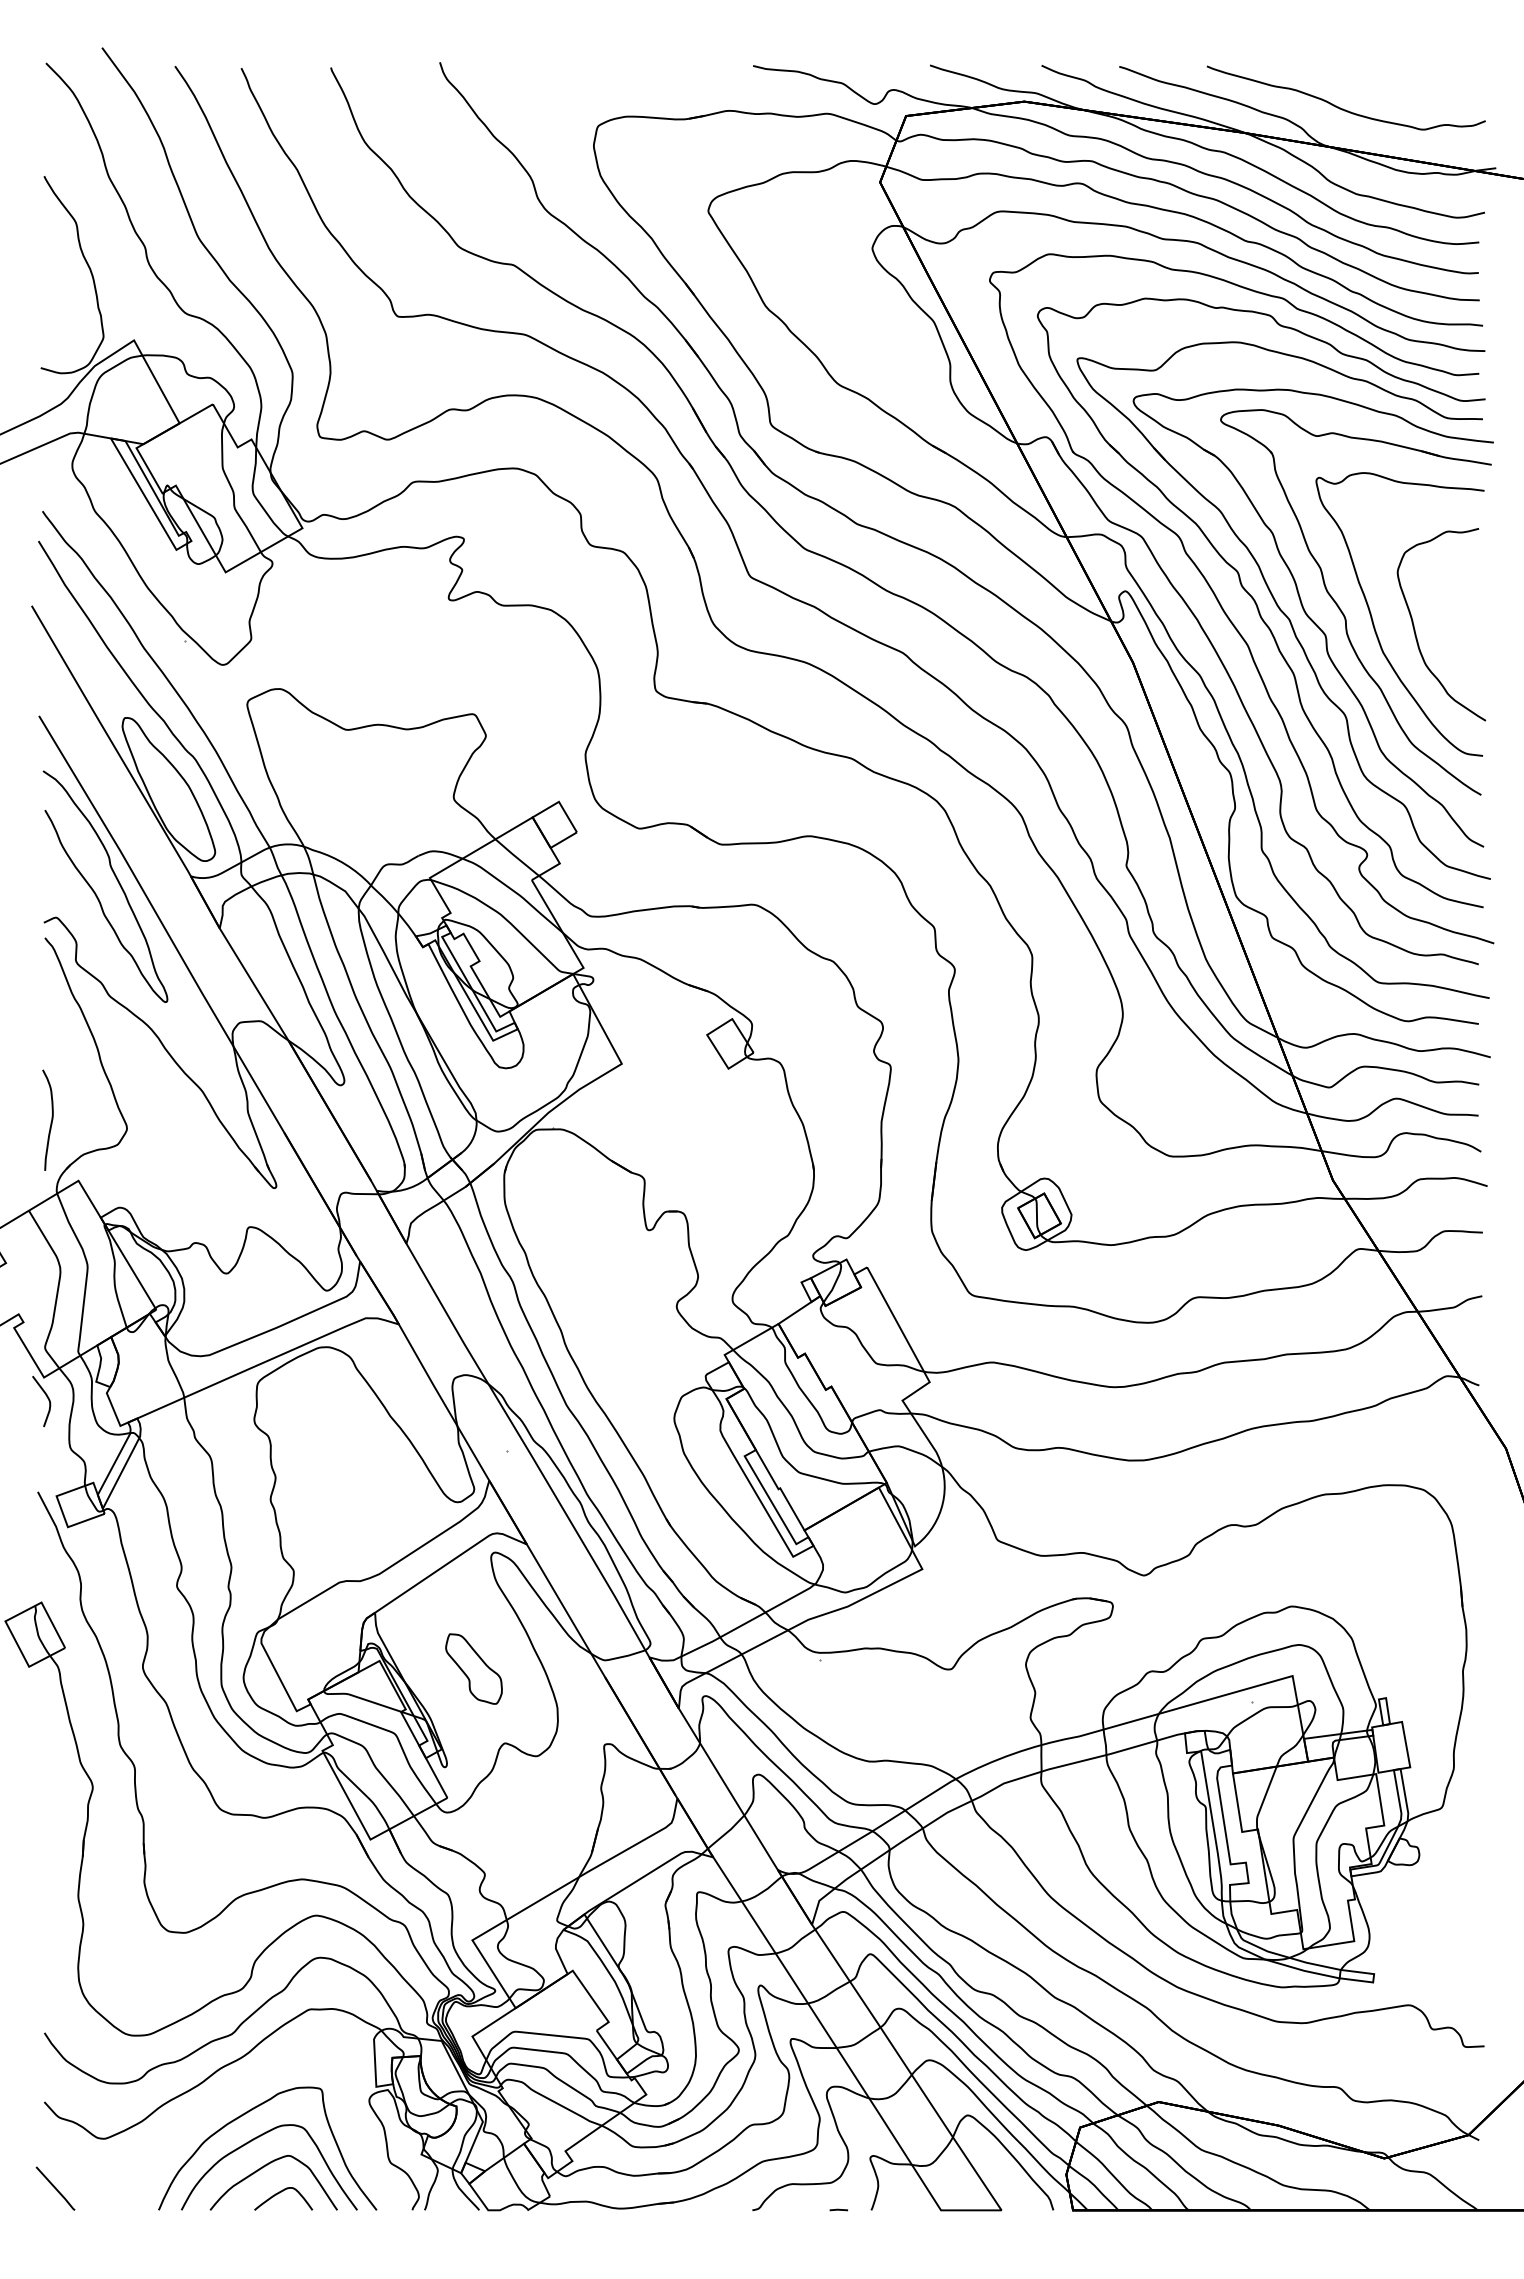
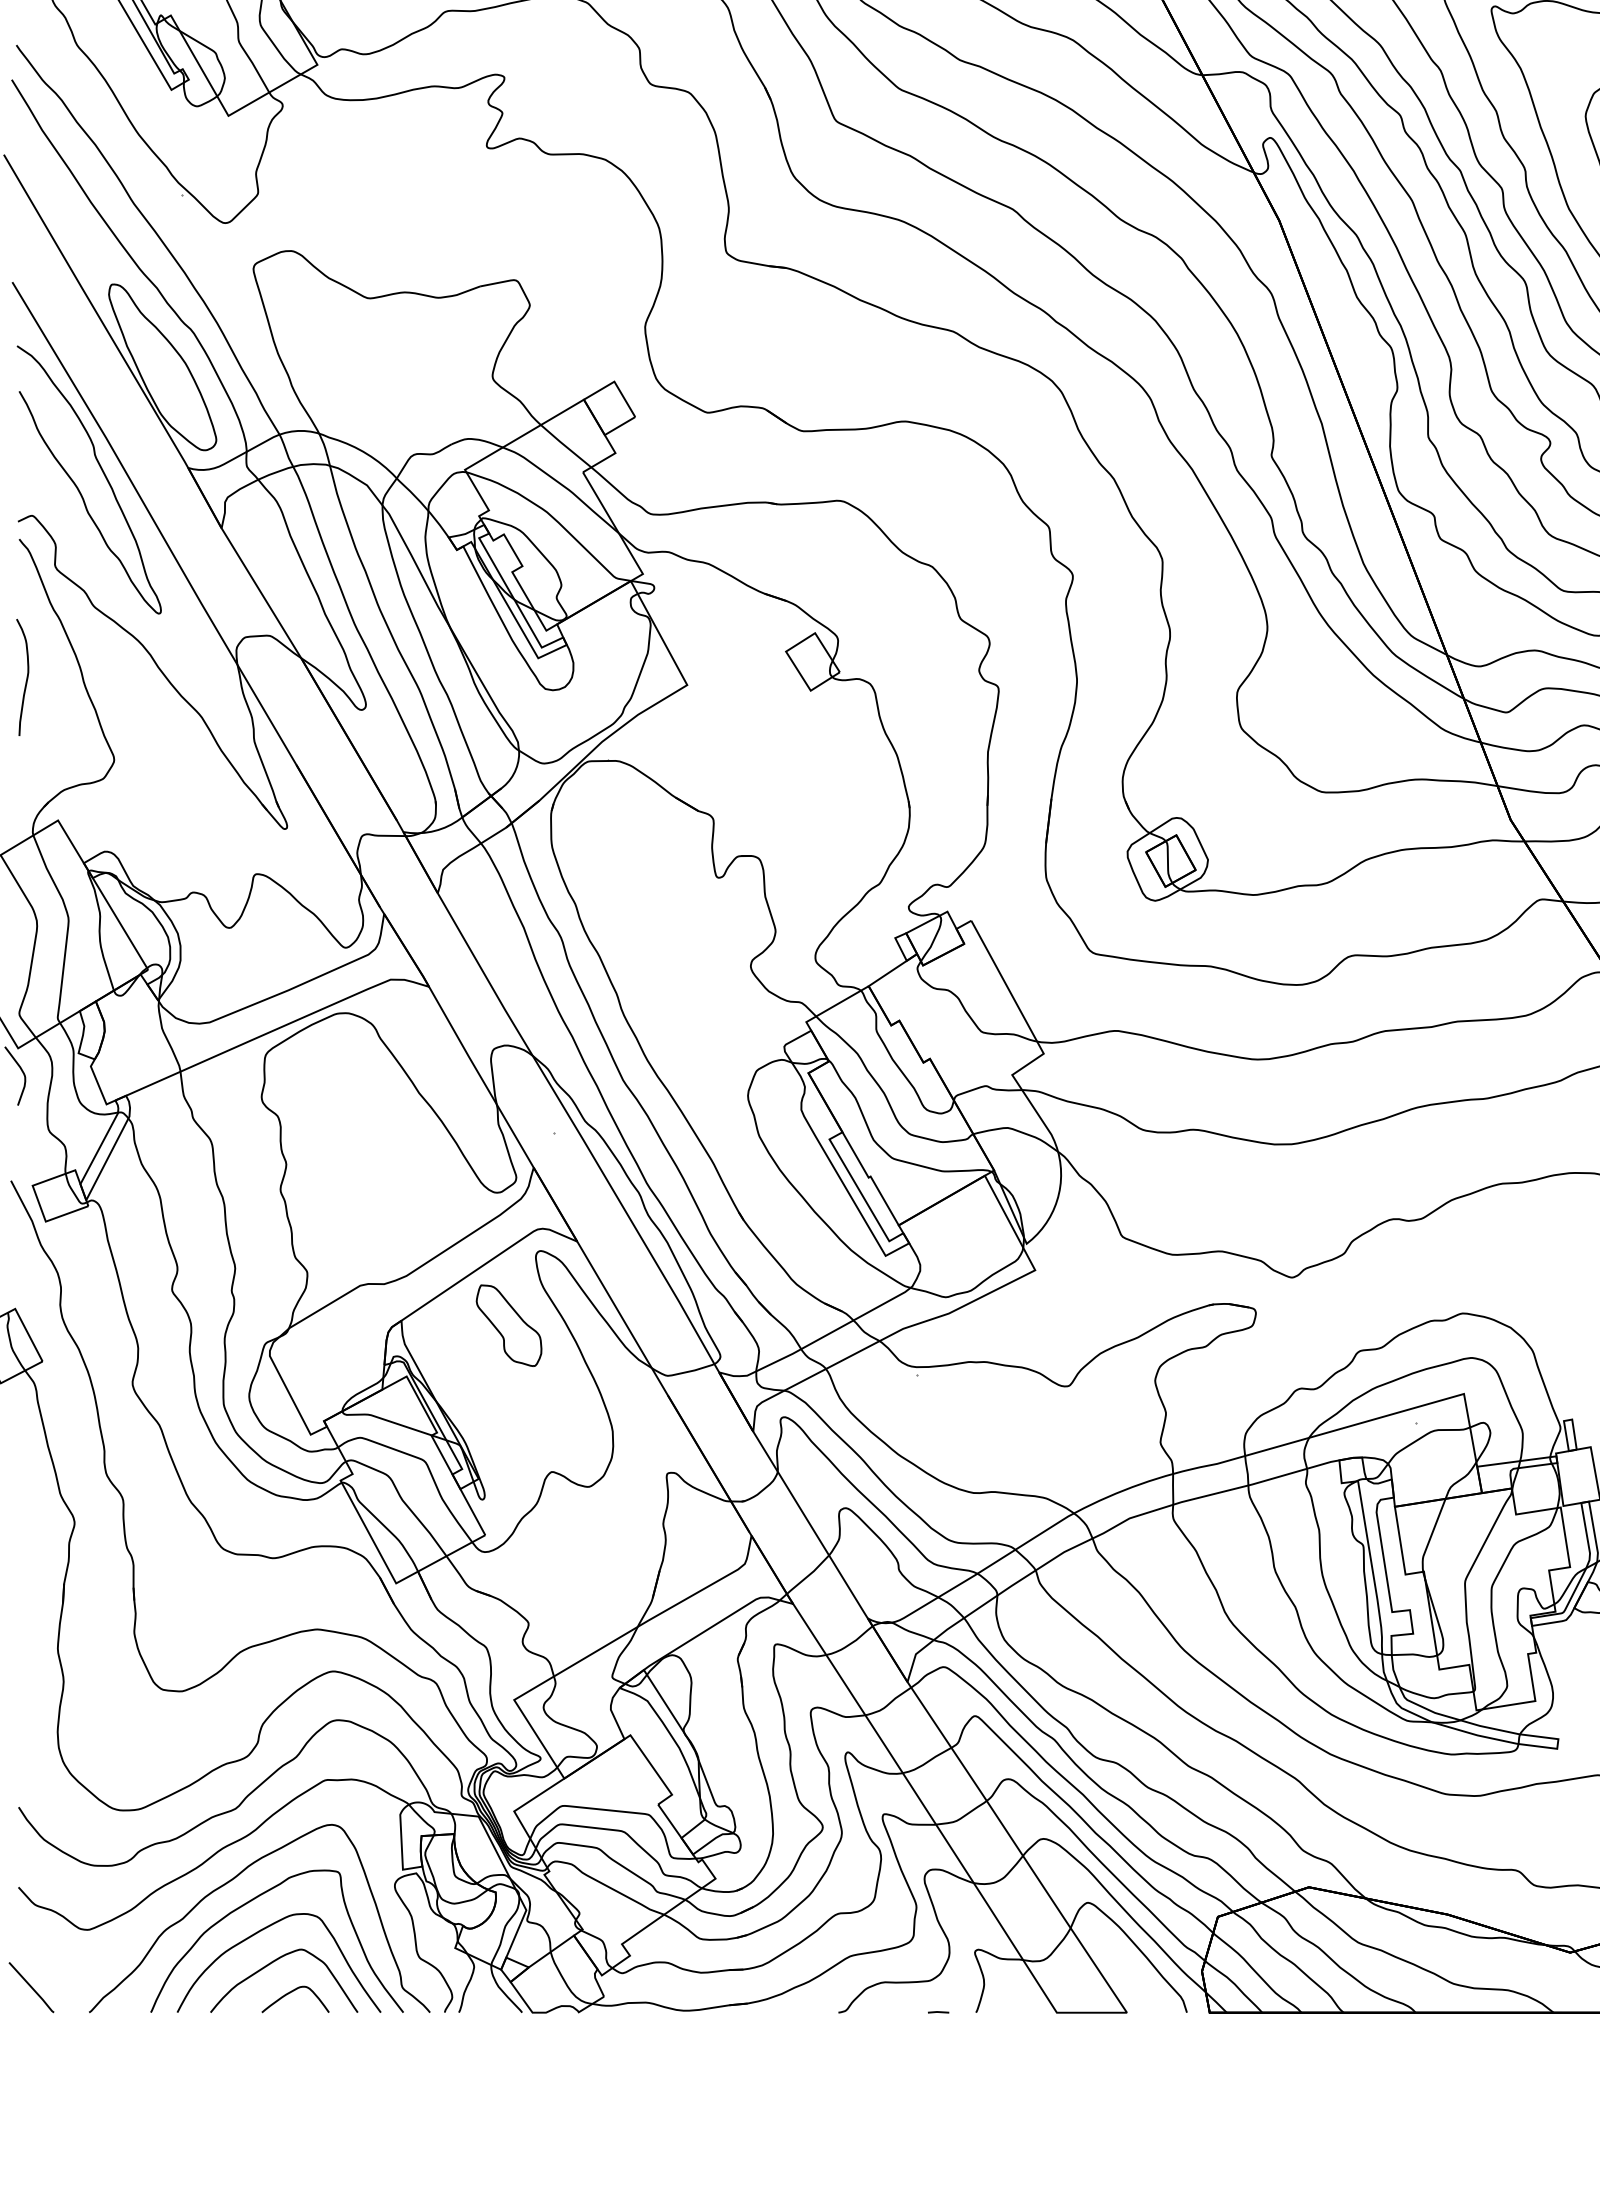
curve: (51, 1119) -> (26, 676), moved
part: (473, 1668) -> (508, 1325), moved
curve: (229, 2096) -> (232, 1880), added

